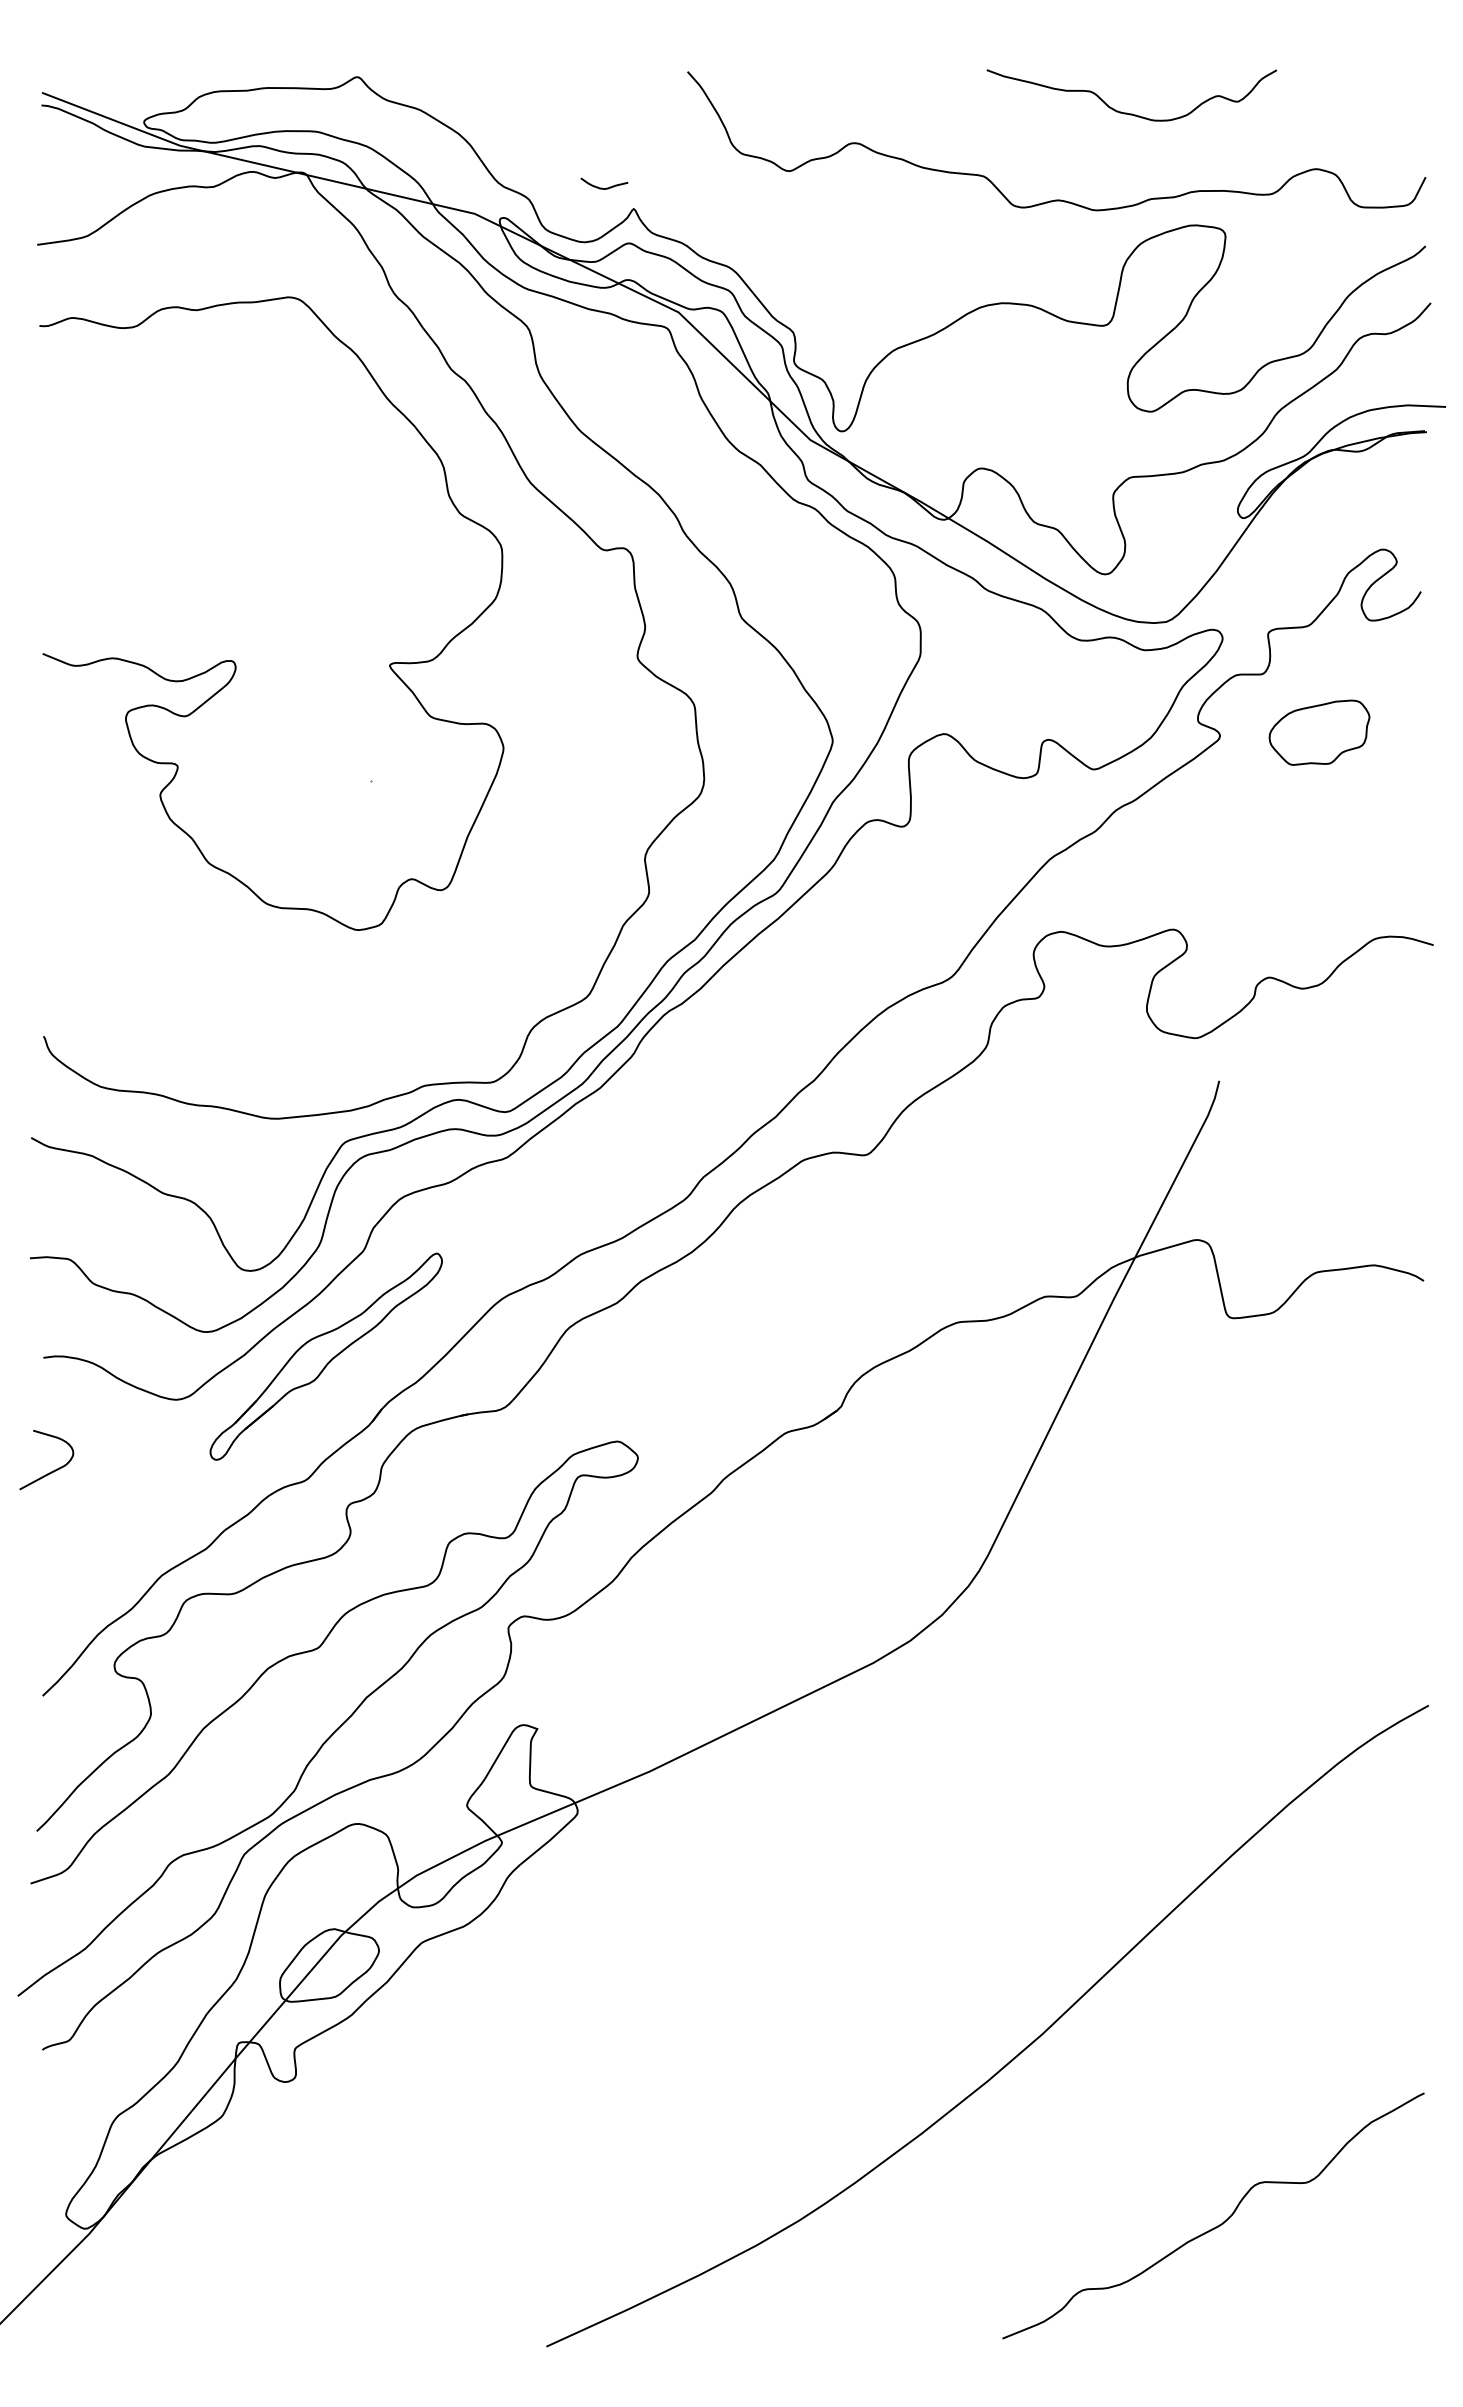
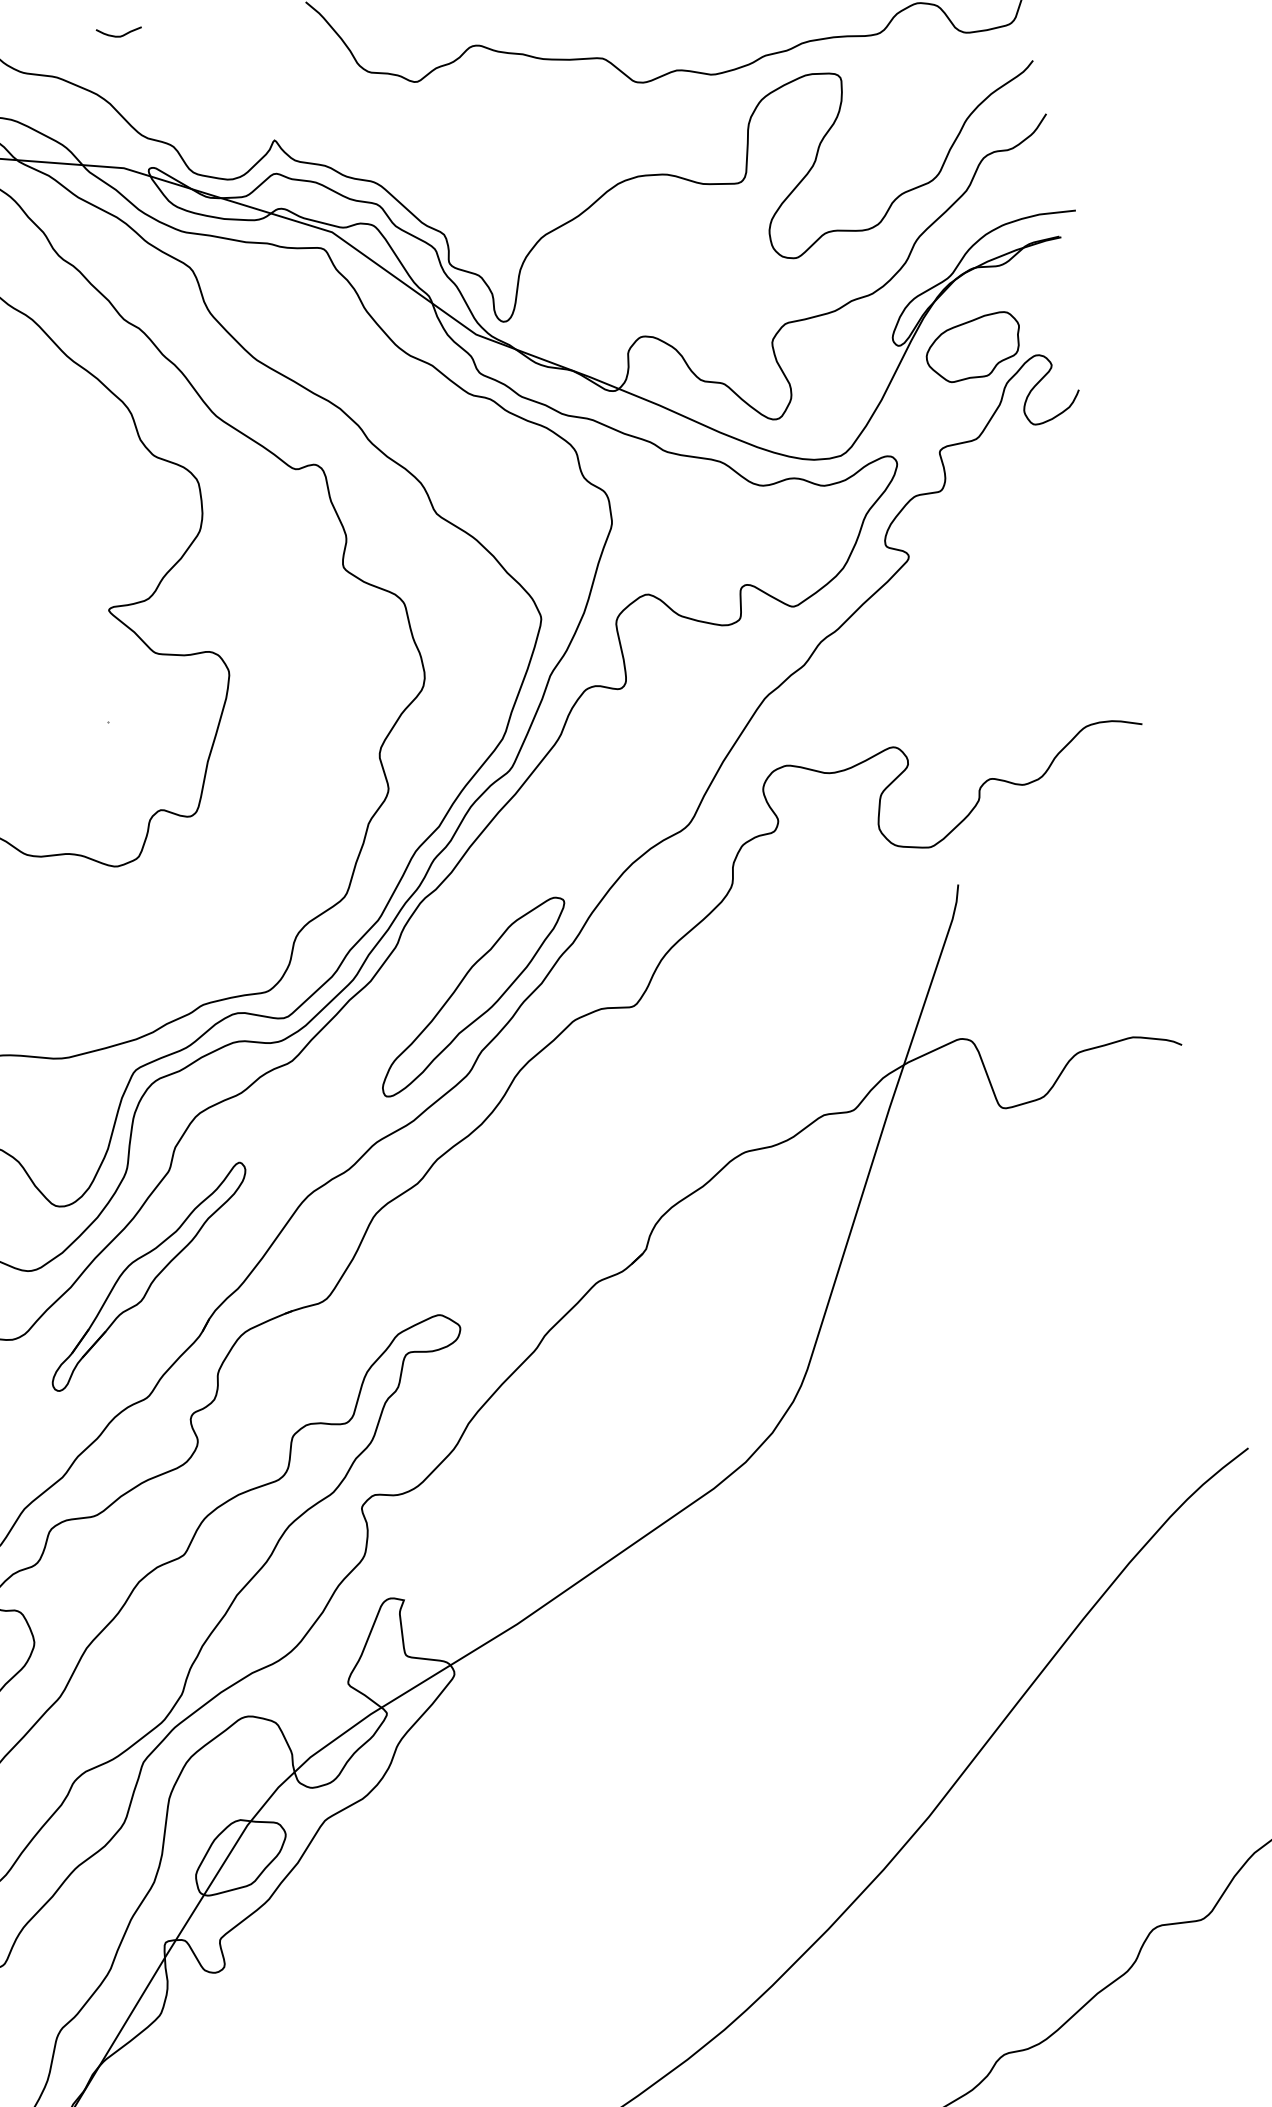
curve: (602, 187) -> (117, 35), moved
part: (1319, 732) -> (973, 347), moved
part: (703, 1120) -> (473, 997), added

